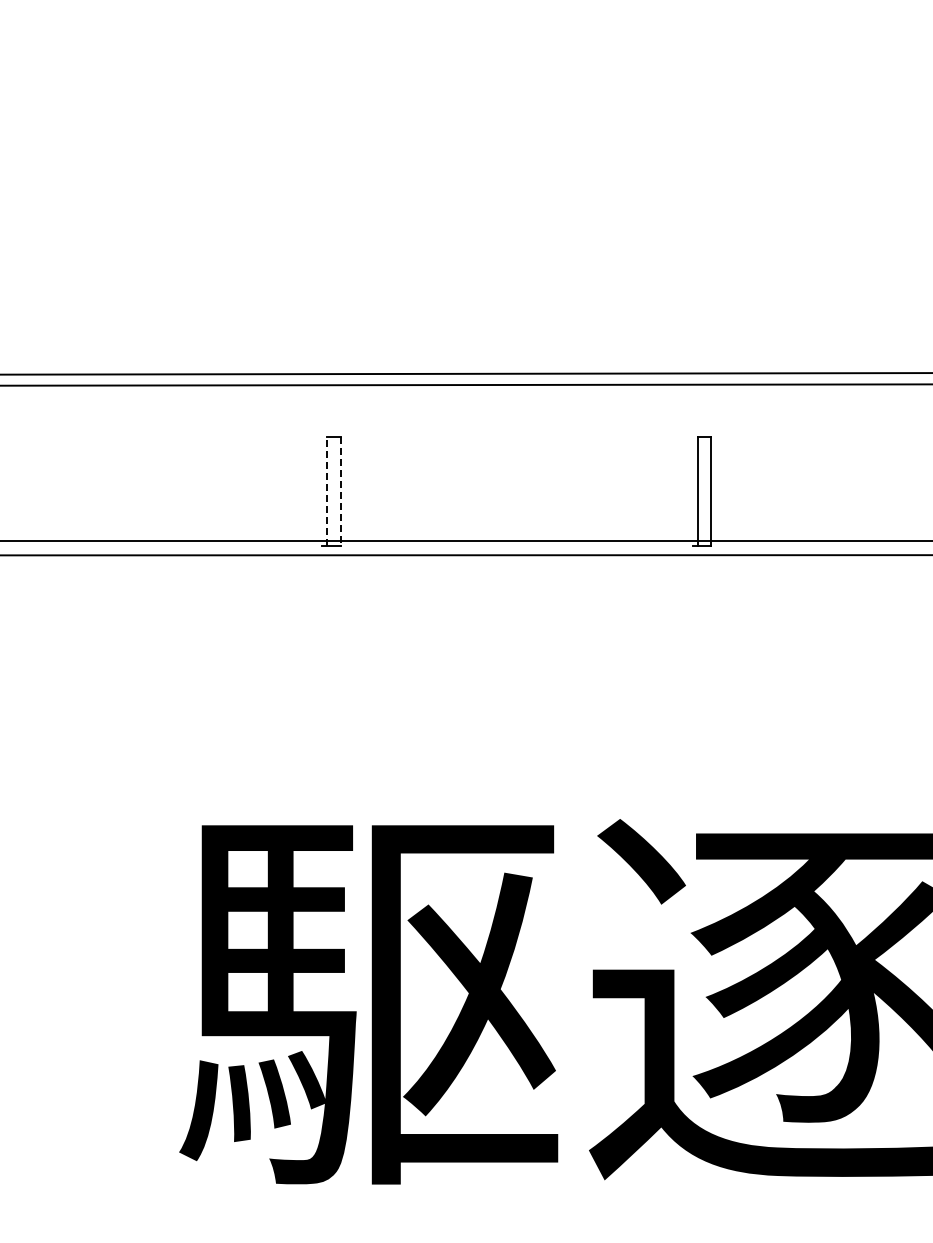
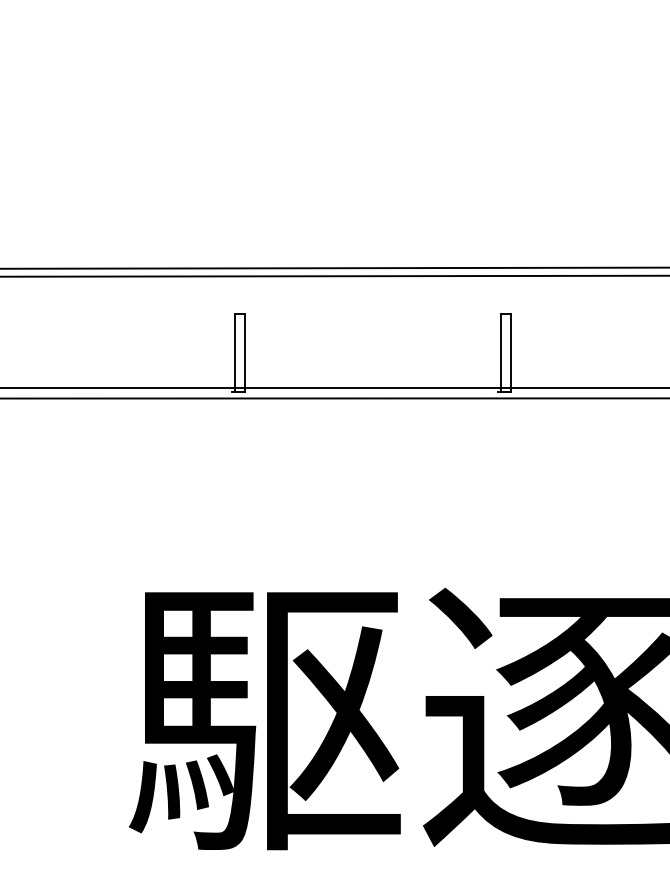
line: (326, 491) -> (234, 352), dashed -> solid
line: (340, 491) -> (244, 352), dashed -> solid

